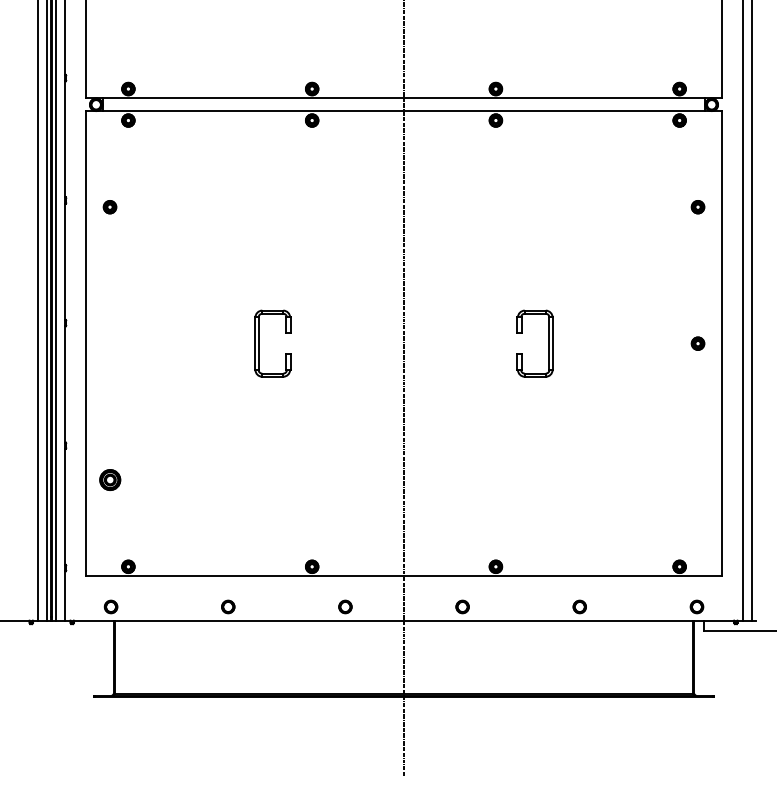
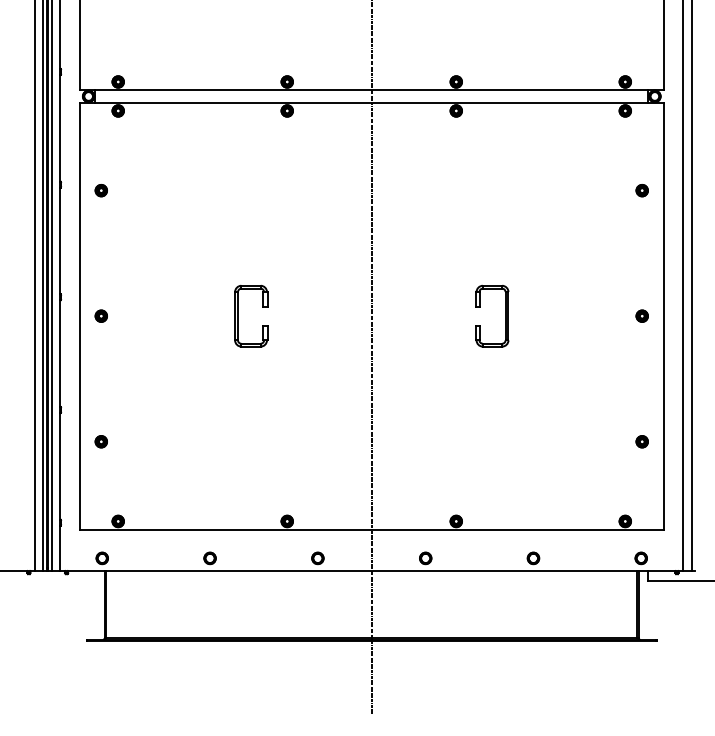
part: (109, 342) -> (100, 315), added
part: (109, 479) -> (100, 441), size x0.62
part: (697, 479) -> (641, 441), added

